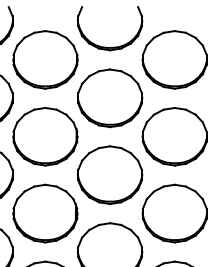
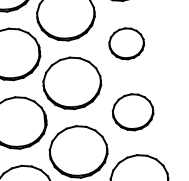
part: (174, 136) -> (126, 43), size x0.6
part: (174, 213) -> (132, 112), size x0.7

